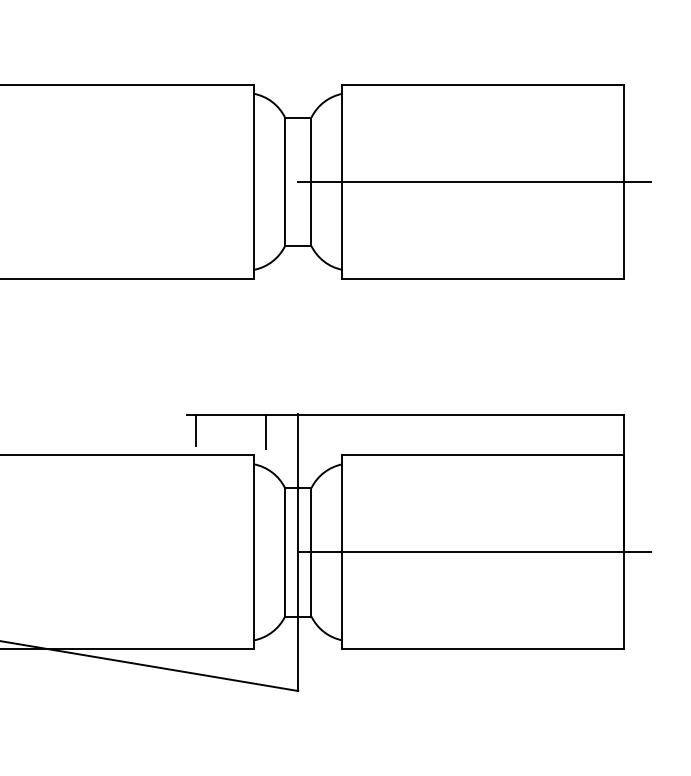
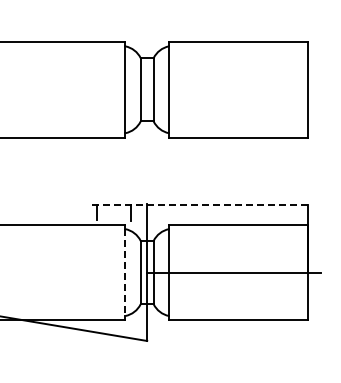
line: (473, 181) -> (233, 89), removed
line: (406, 414) -> (200, 204), solid -> dashed
line: (254, 554) -> (125, 273), solid -> dashed

